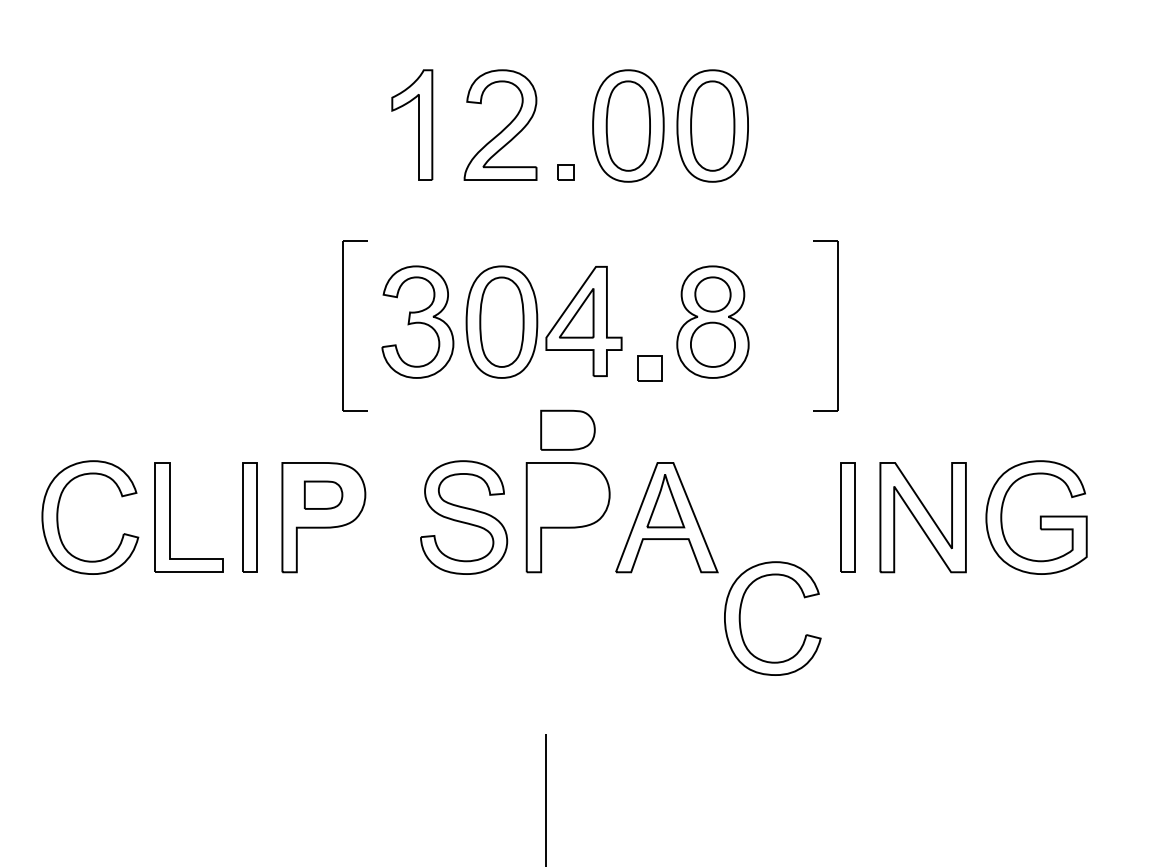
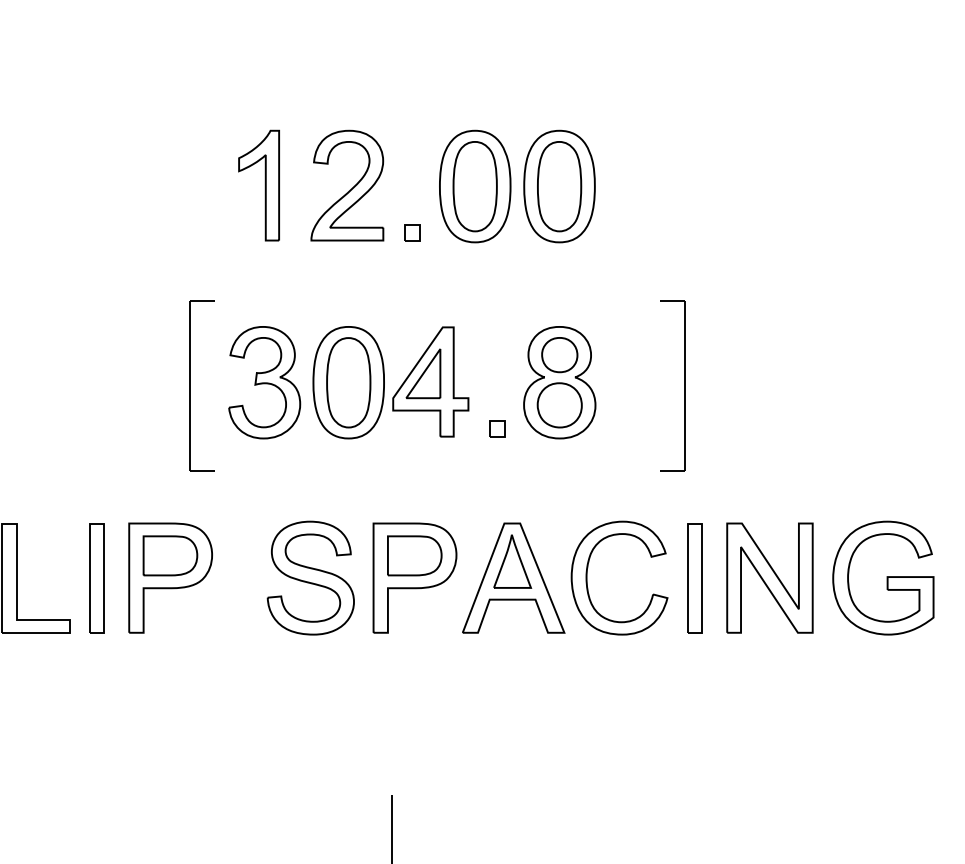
part: (650, 368) -> (497, 429), size x0.62
part: (567, 429) -> (414, 555), moved
part: (323, 494) -> (170, 555), size x1.43
part: (740, 618) -> (587, 578), moved

